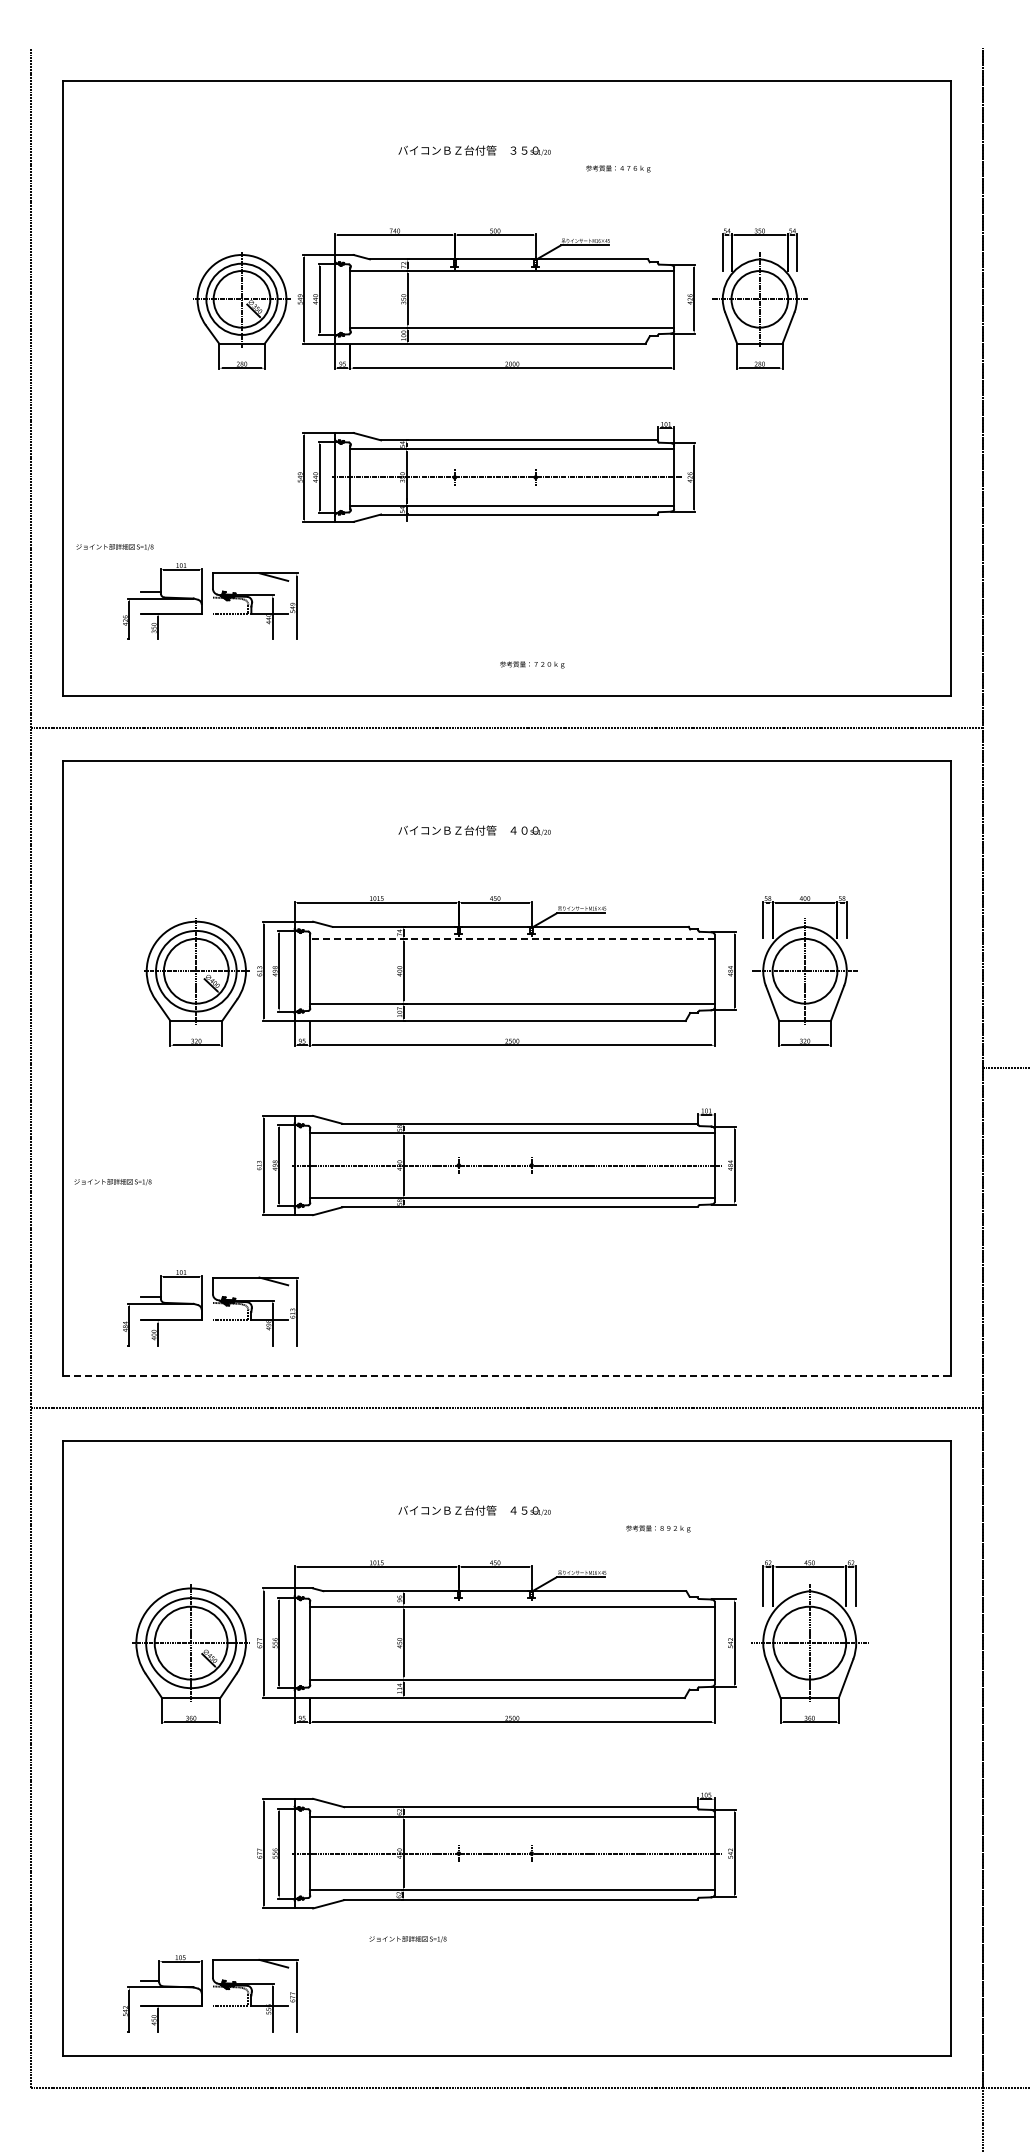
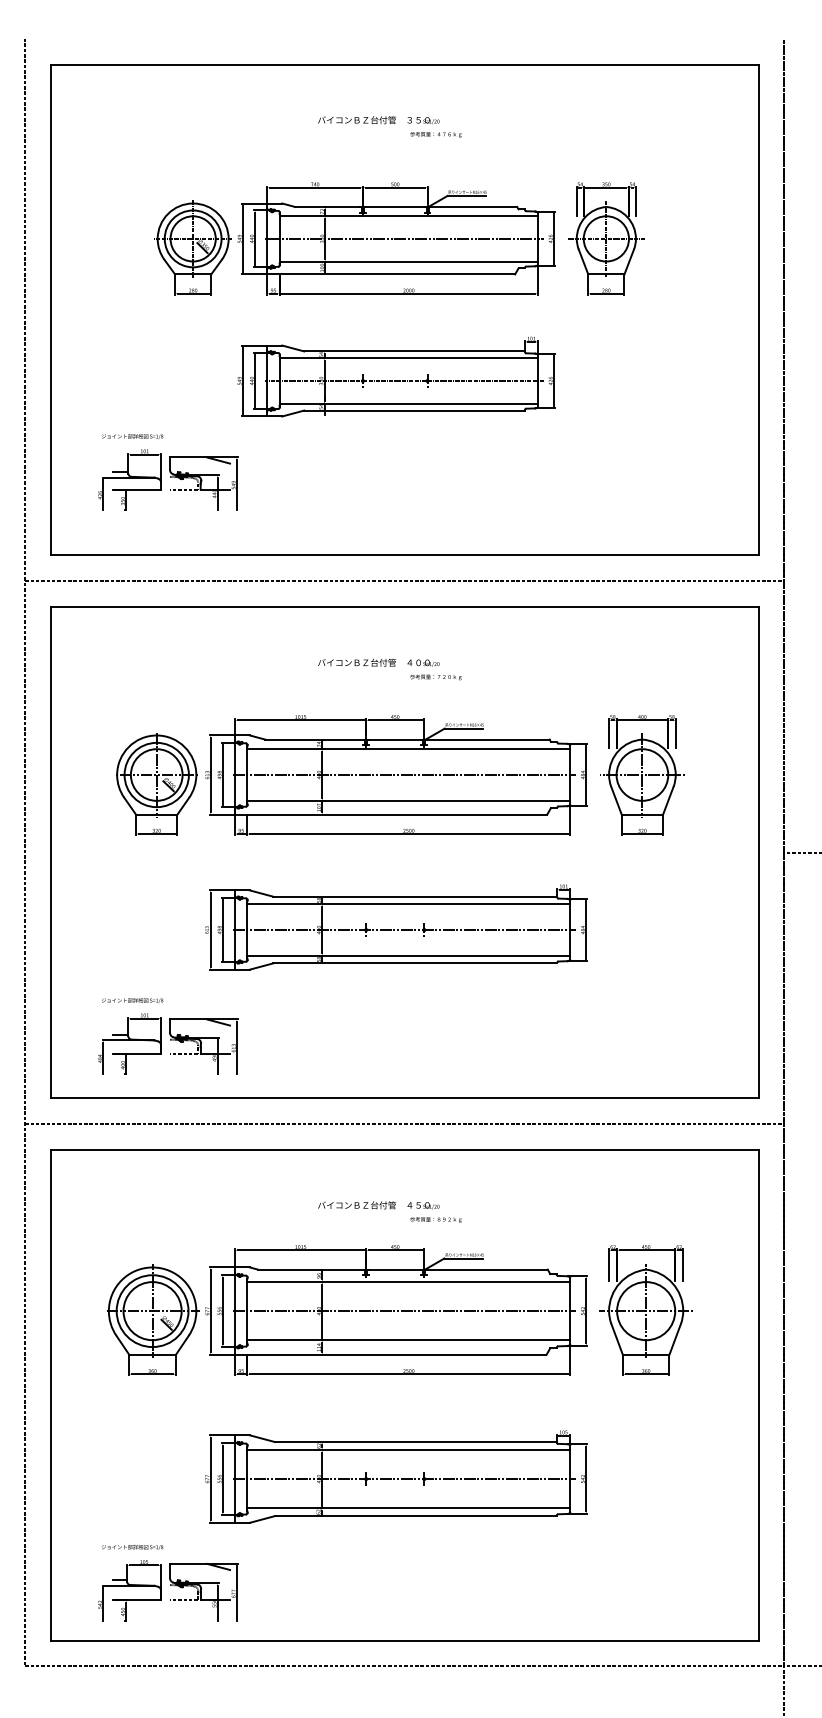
text: (618, 168) -> (436, 134), moved
line: (506, 299) -> (404, 239), added
text: (114, 547) -> (132, 436), moved
text: (532, 664) -> (436, 677), moved
line: (511, 938) -> (408, 748), dashed -> solid
line: (506, 971) -> (404, 775), added
text: (112, 1182) -> (132, 1001), moved
line: (506, 1376) -> (404, 1098), dashed -> solid
text: (658, 1528) -> (436, 1219), moved
line: (506, 1643) -> (404, 1311), added
text: (407, 1939) -> (132, 1547), moved

